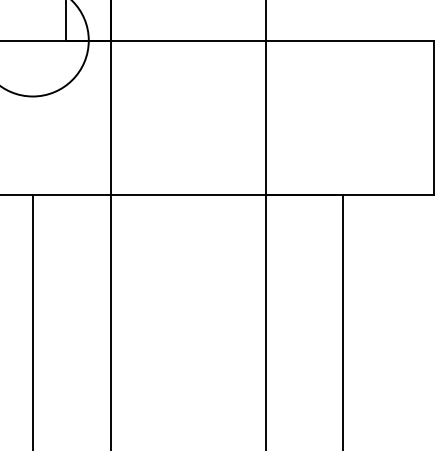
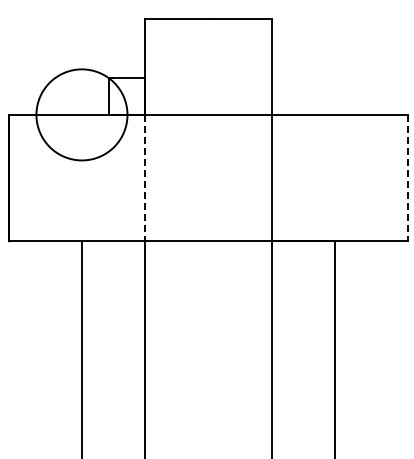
line: (110, 118) -> (145, 178), solid -> dashed
line: (433, 118) -> (408, 178), solid -> dashed

